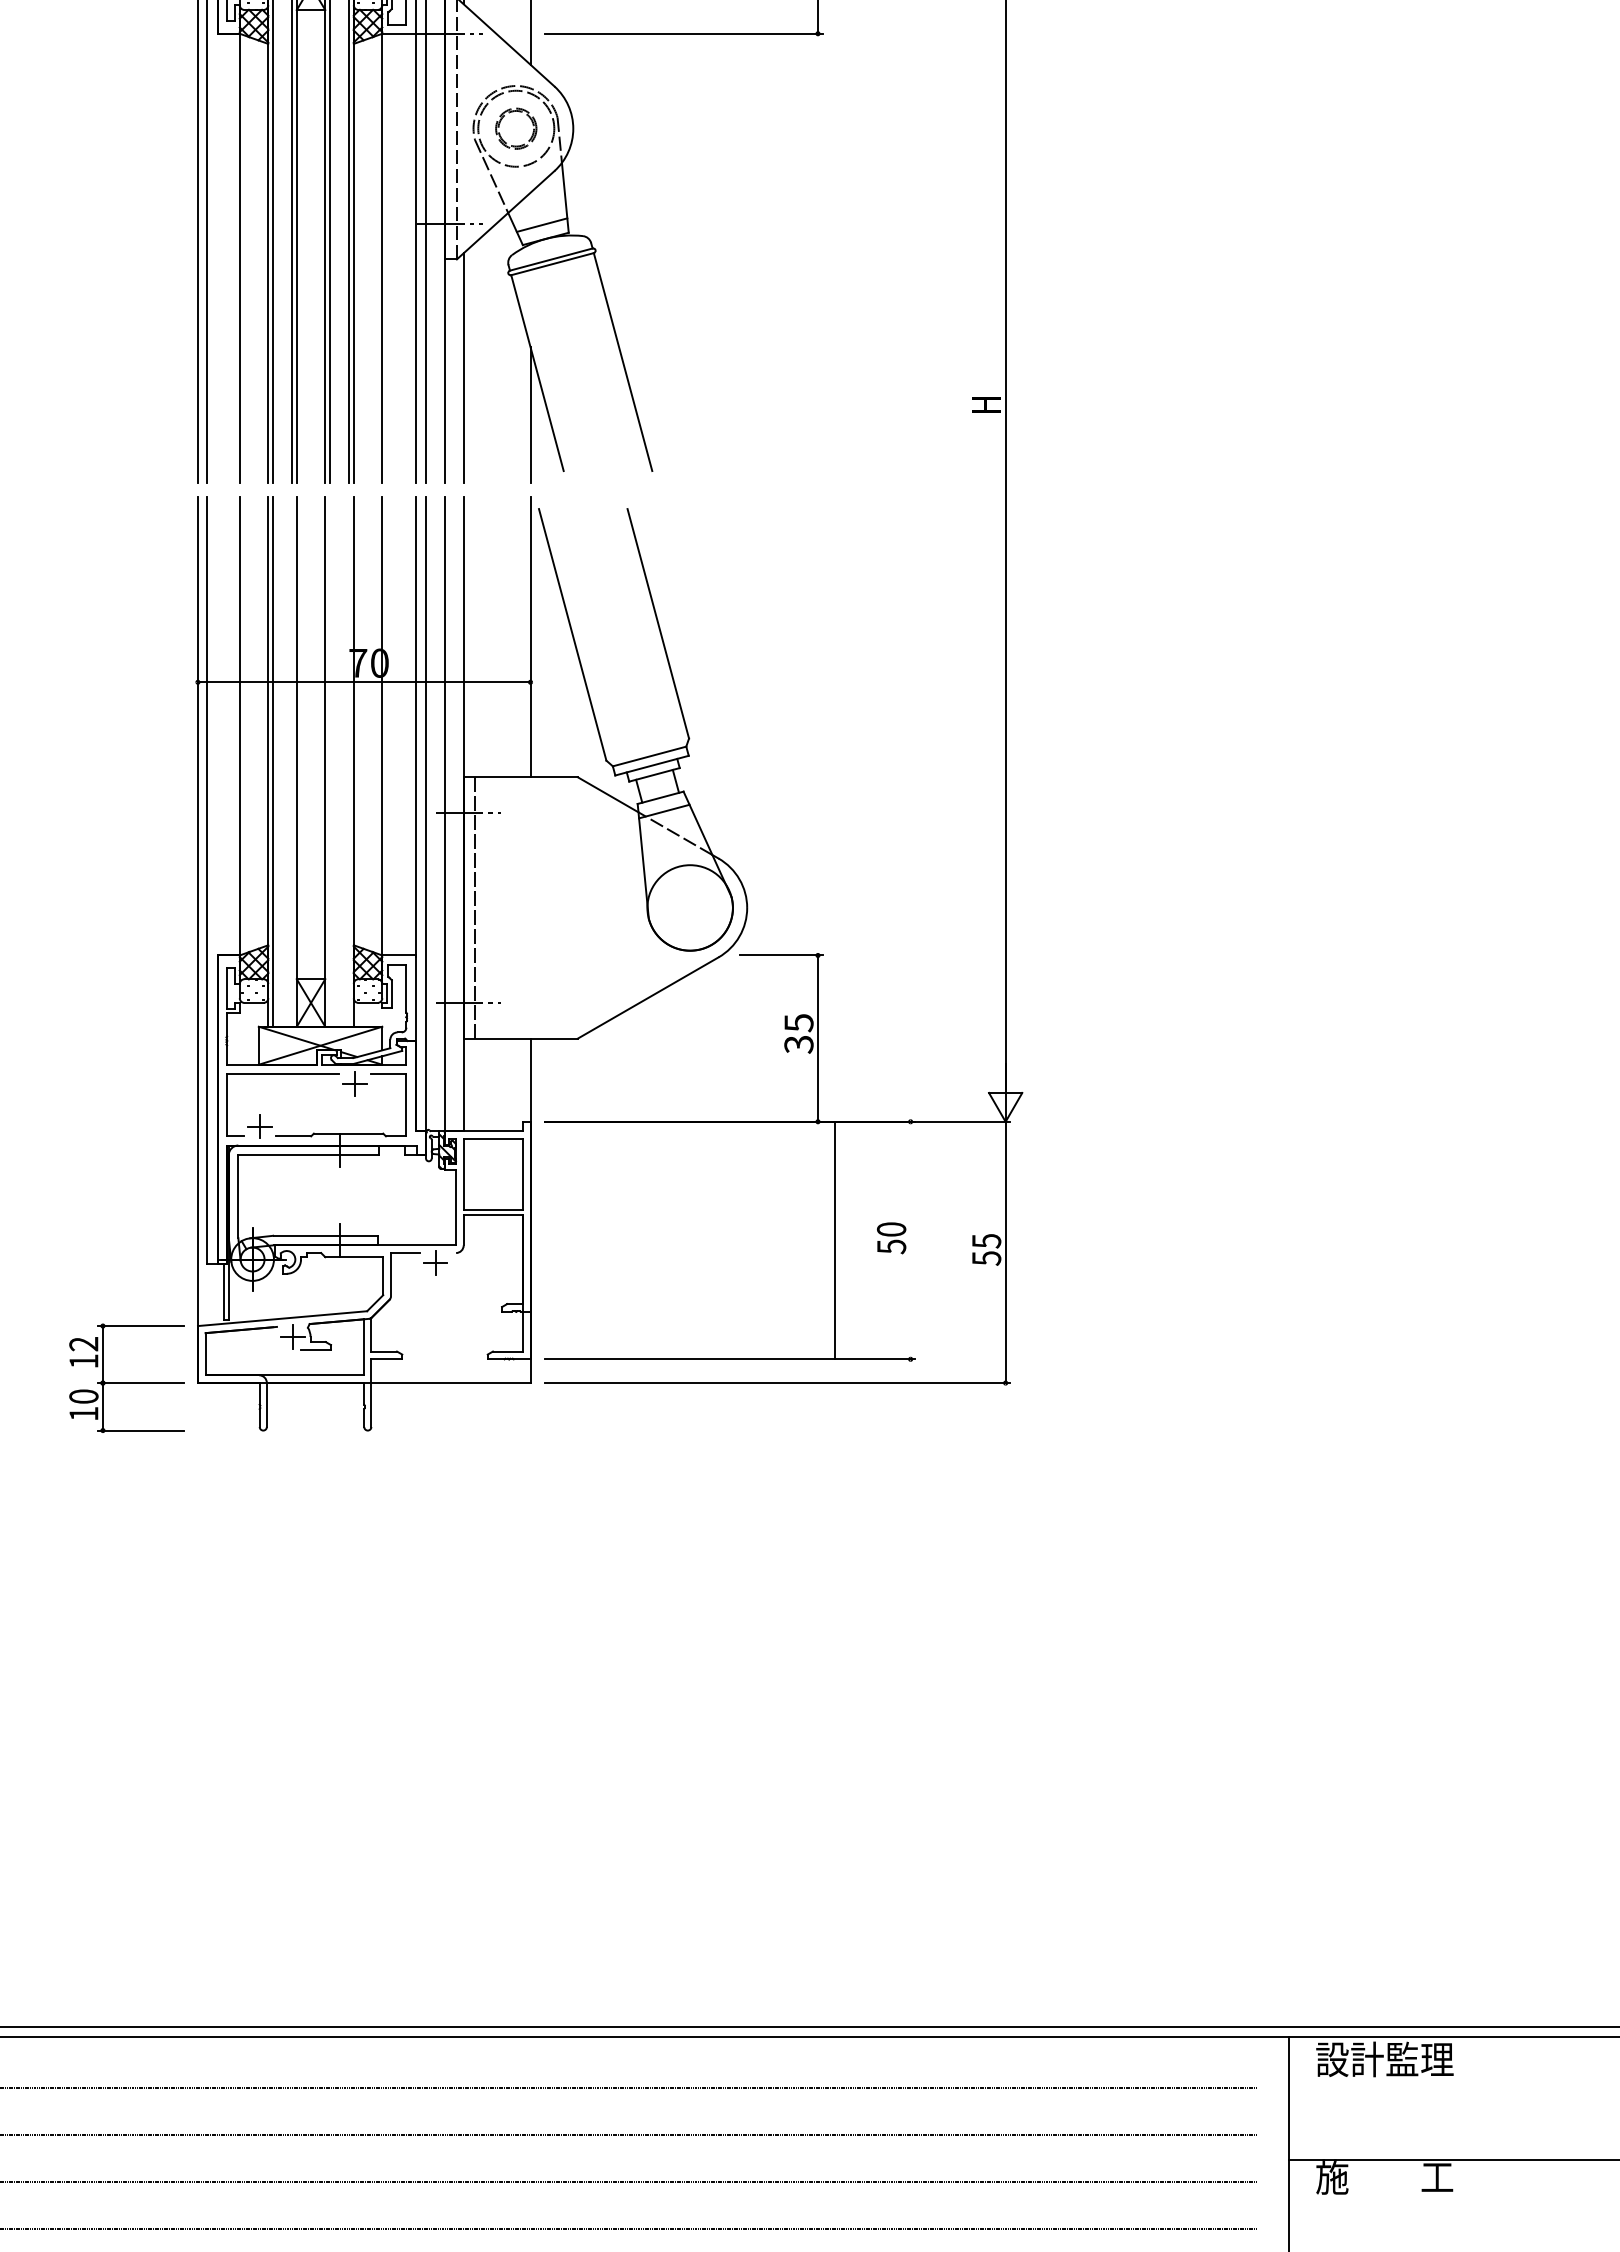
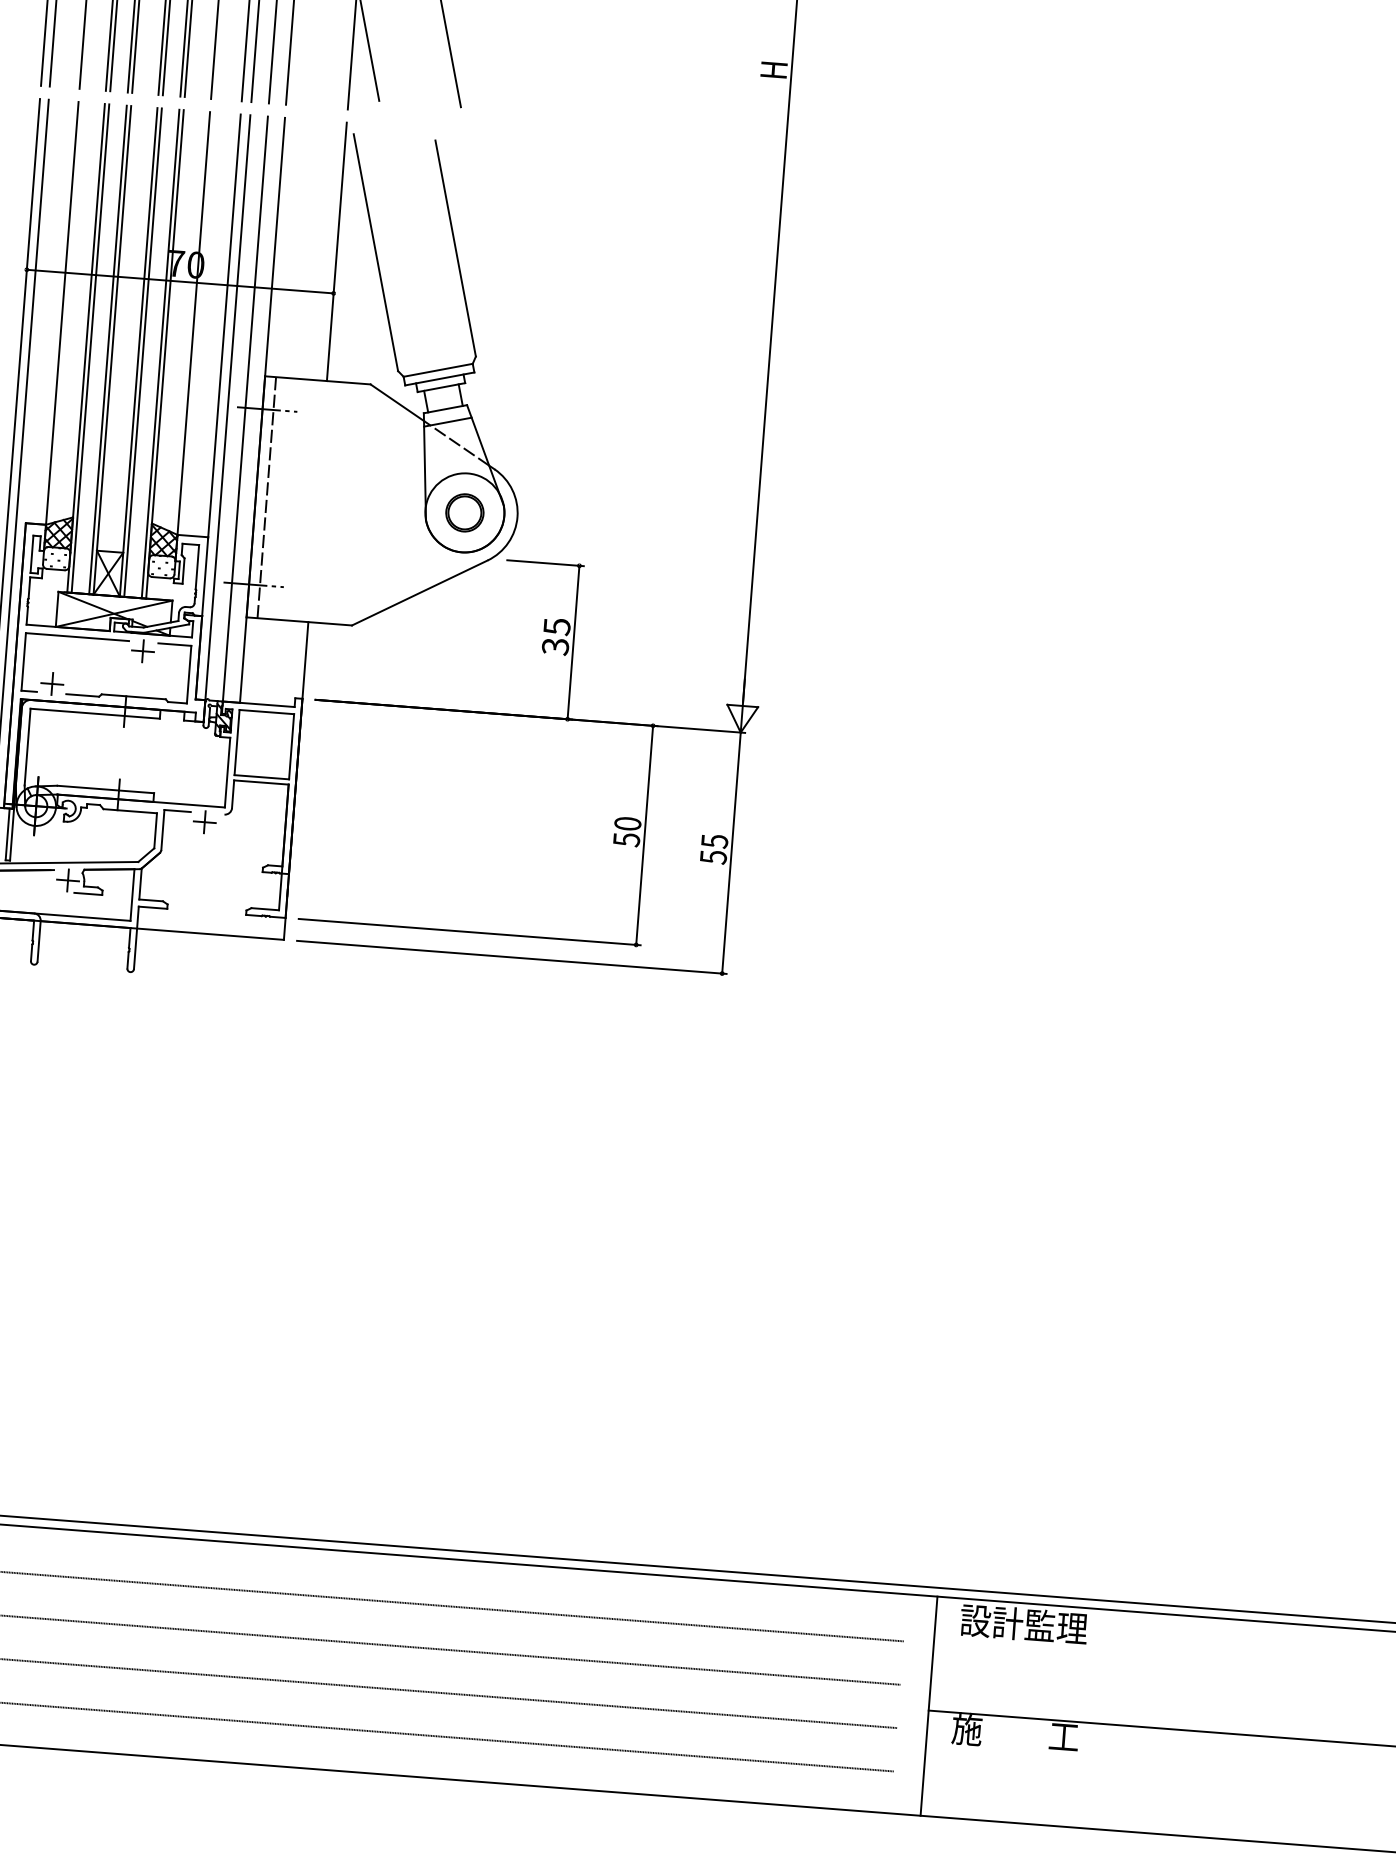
line: (292, 761) -> (108, 349), added
line: (330, 761) -> (143, 352), added
line: (349, 761) -> (161, 353), added
part: (690, 907) -> (465, 512), added
line: (834, 1240) -> (644, 835), moved

